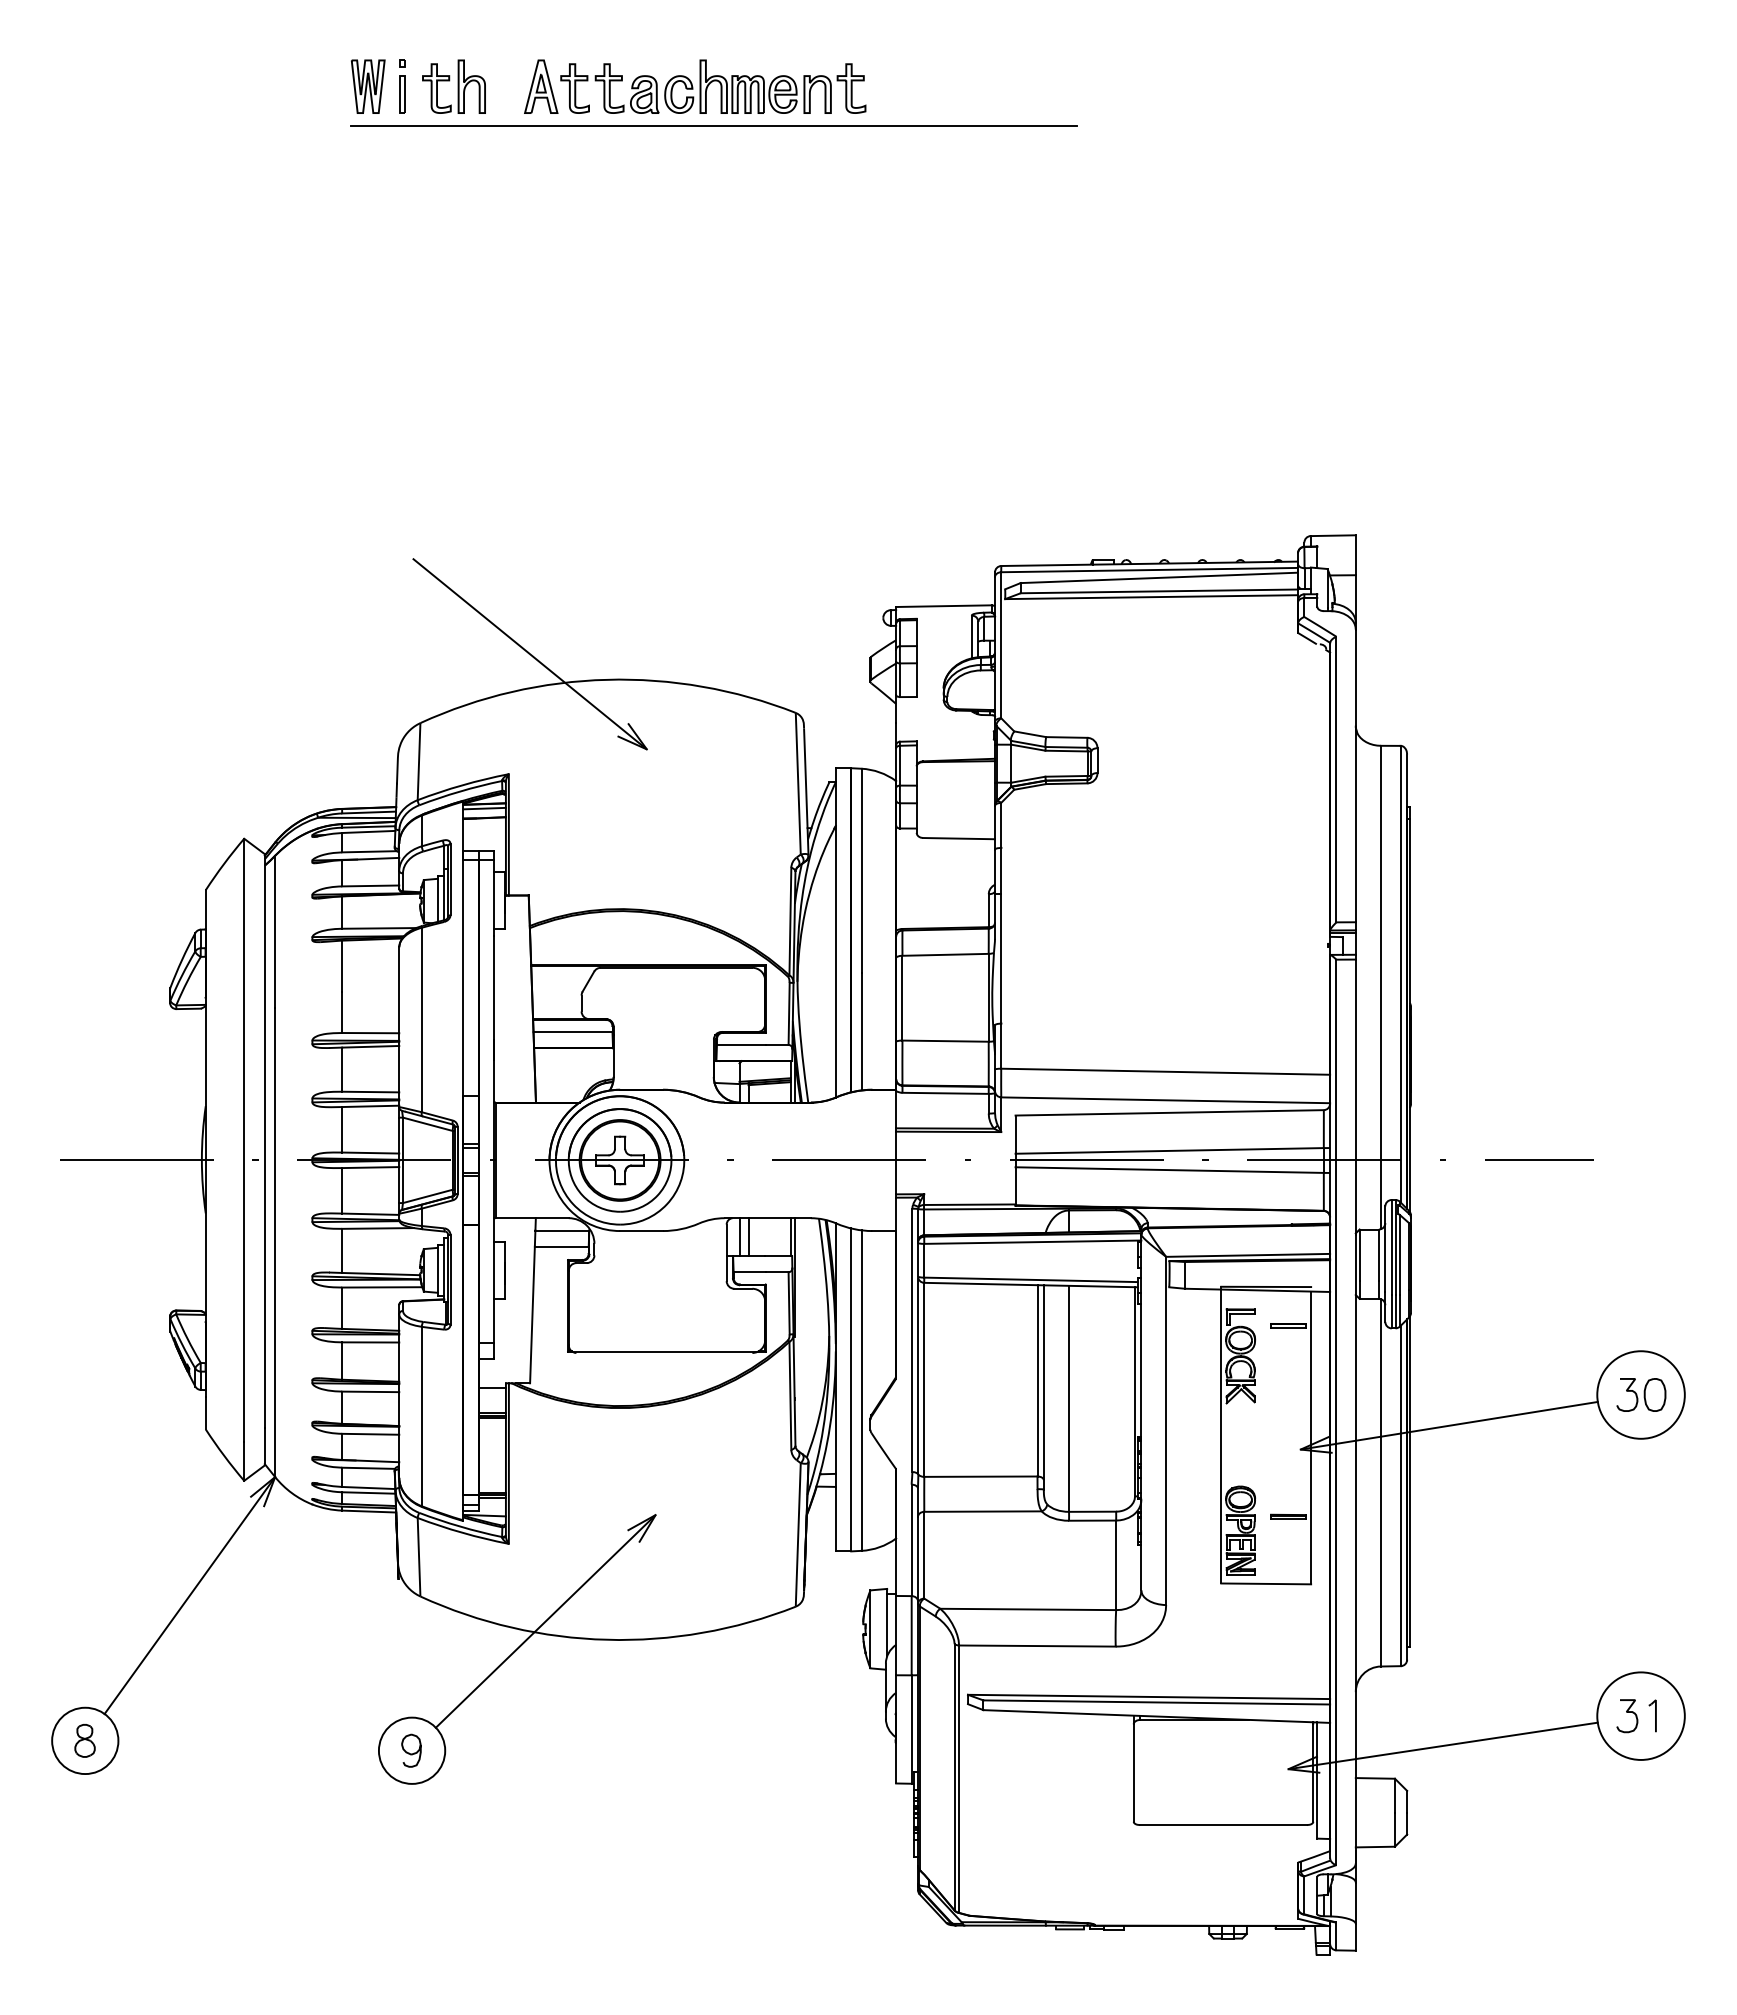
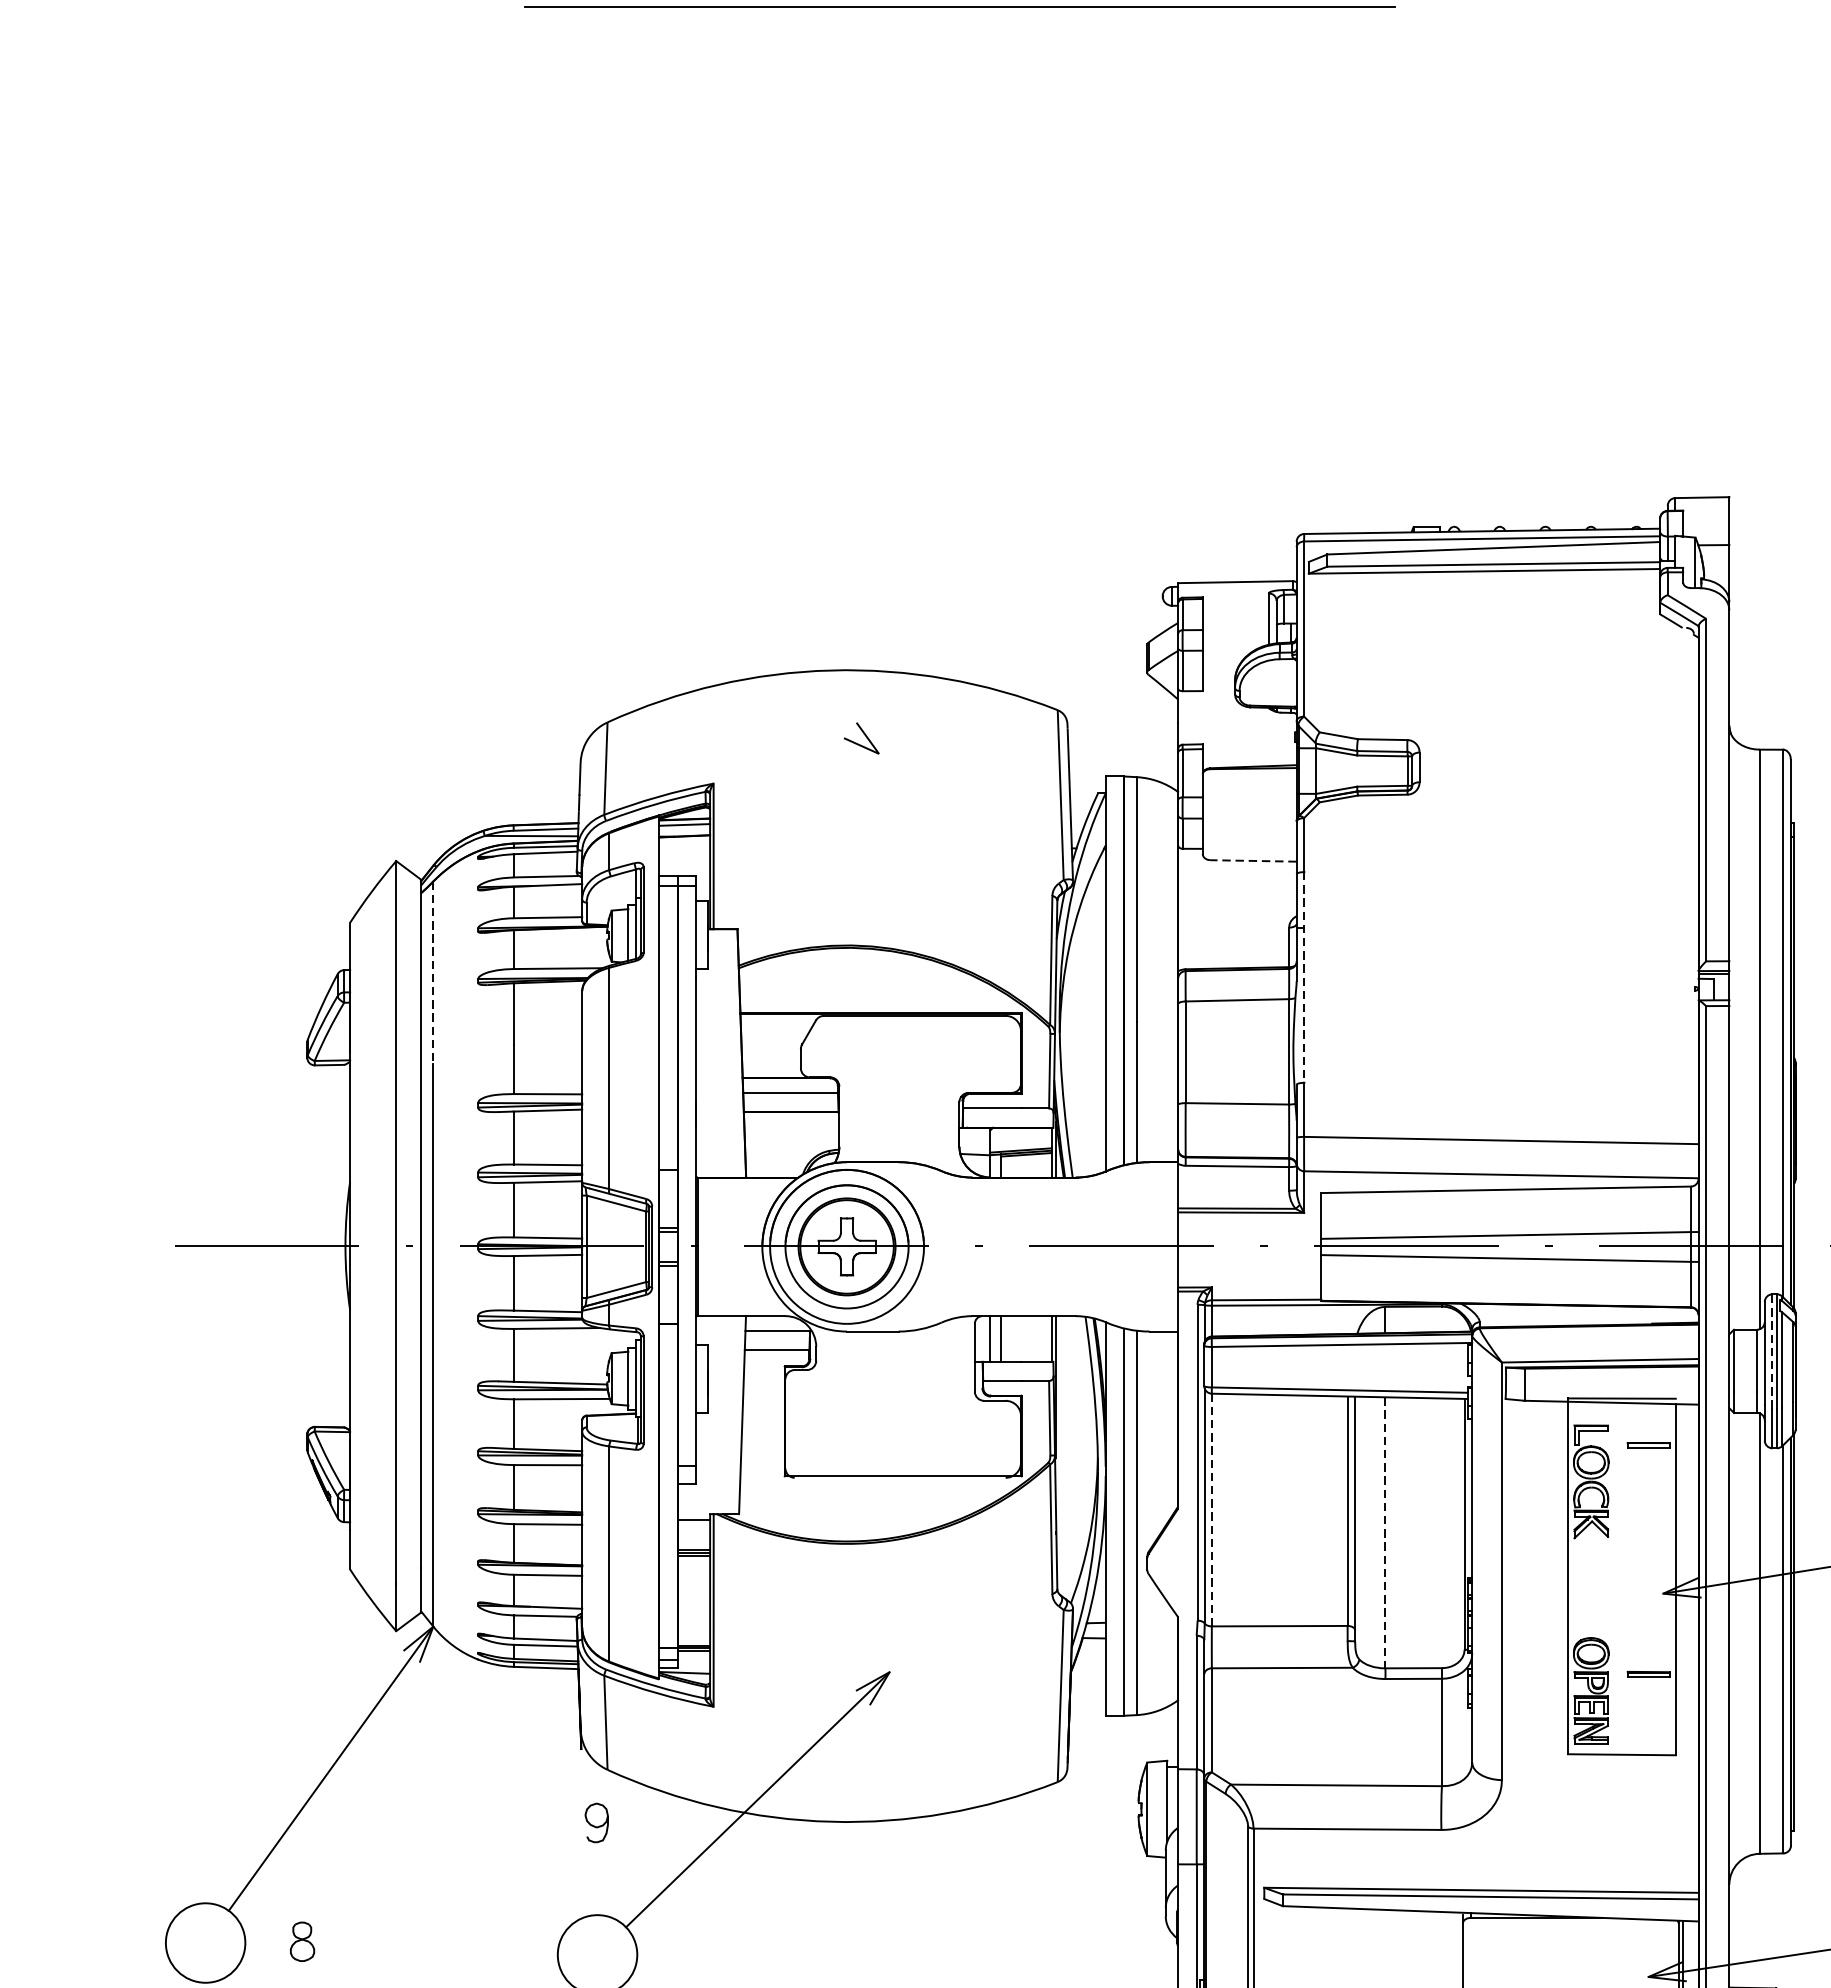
line: (529, 654) -> (738, 640), removed
line: (958, 838) -> (1252, 860), solid -> dashed
line: (275, 932) -> (433, 973), solid -> dashed
line: (1001, 935) -> (1304, 977), solid -> dashed
line: (1391, 1247) -> (1772, 1351), solid -> dashed
line: (924, 1380) -> (1212, 1510), solid -> dashed
line: (1069, 1399) -> (1385, 1533), solid -> dashed
part: (84, 1740) -> (301, 1941), moved
curve: (409, 1752) -> (594, 1825), moved

